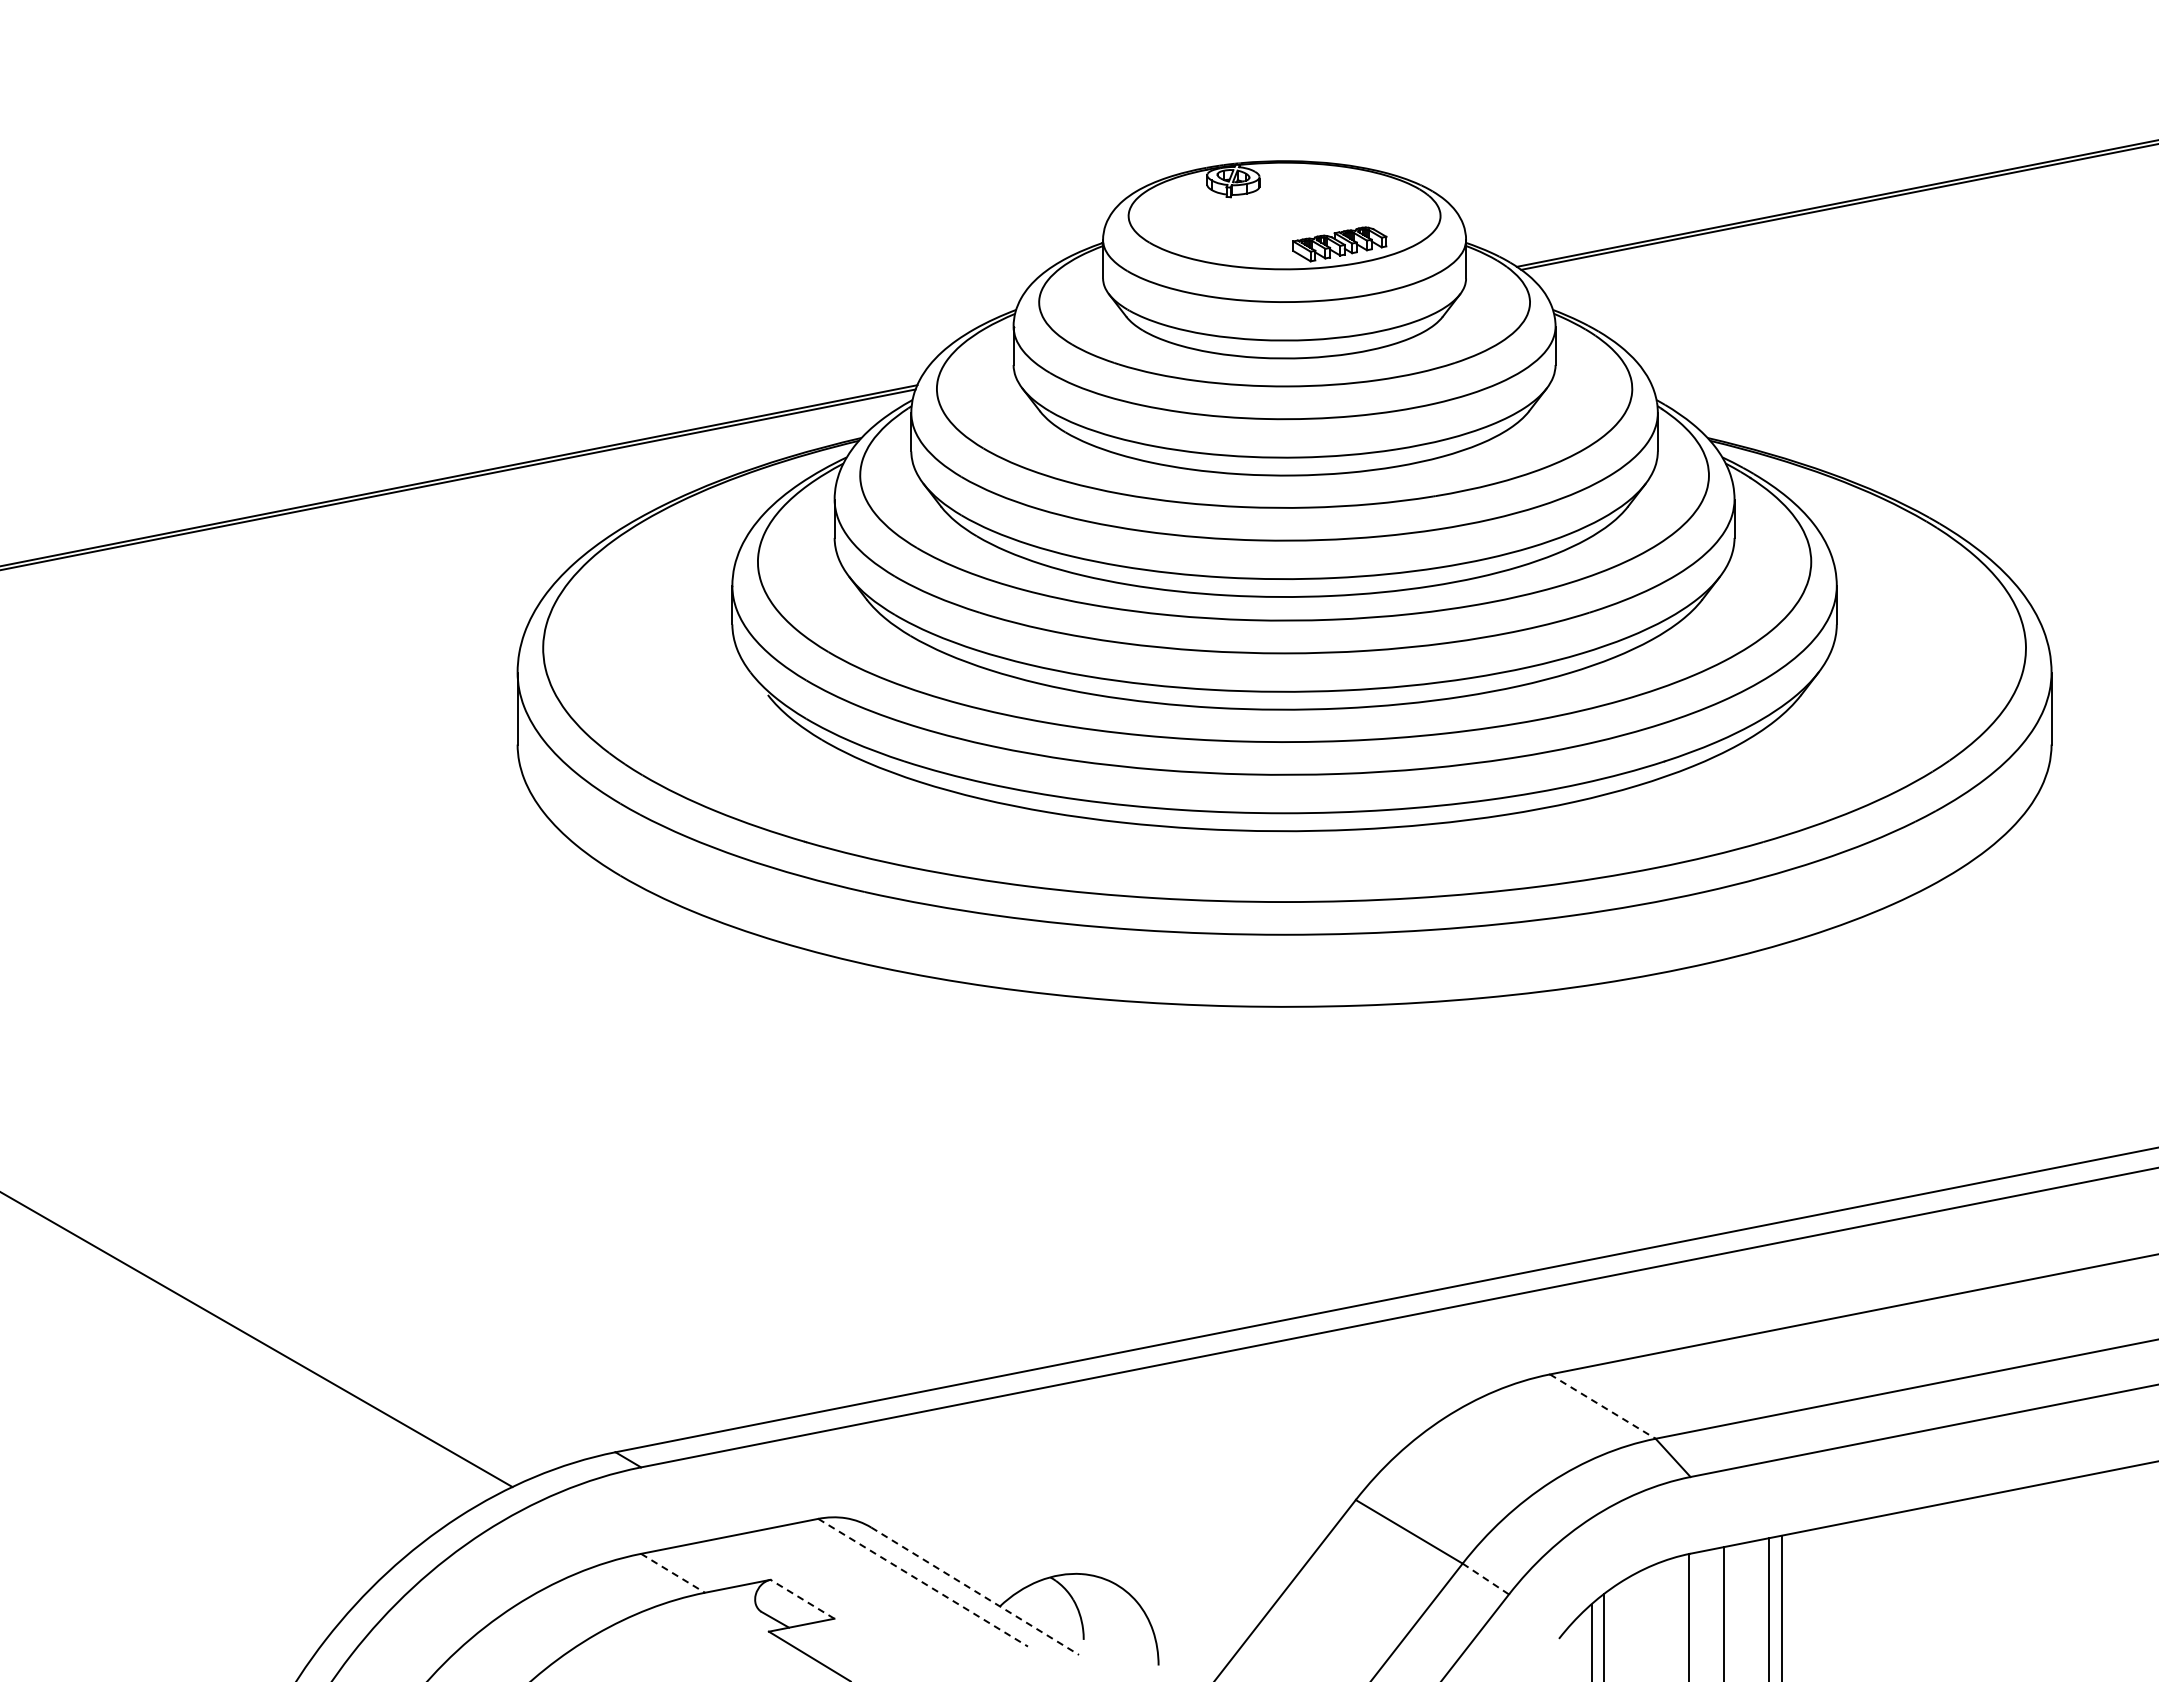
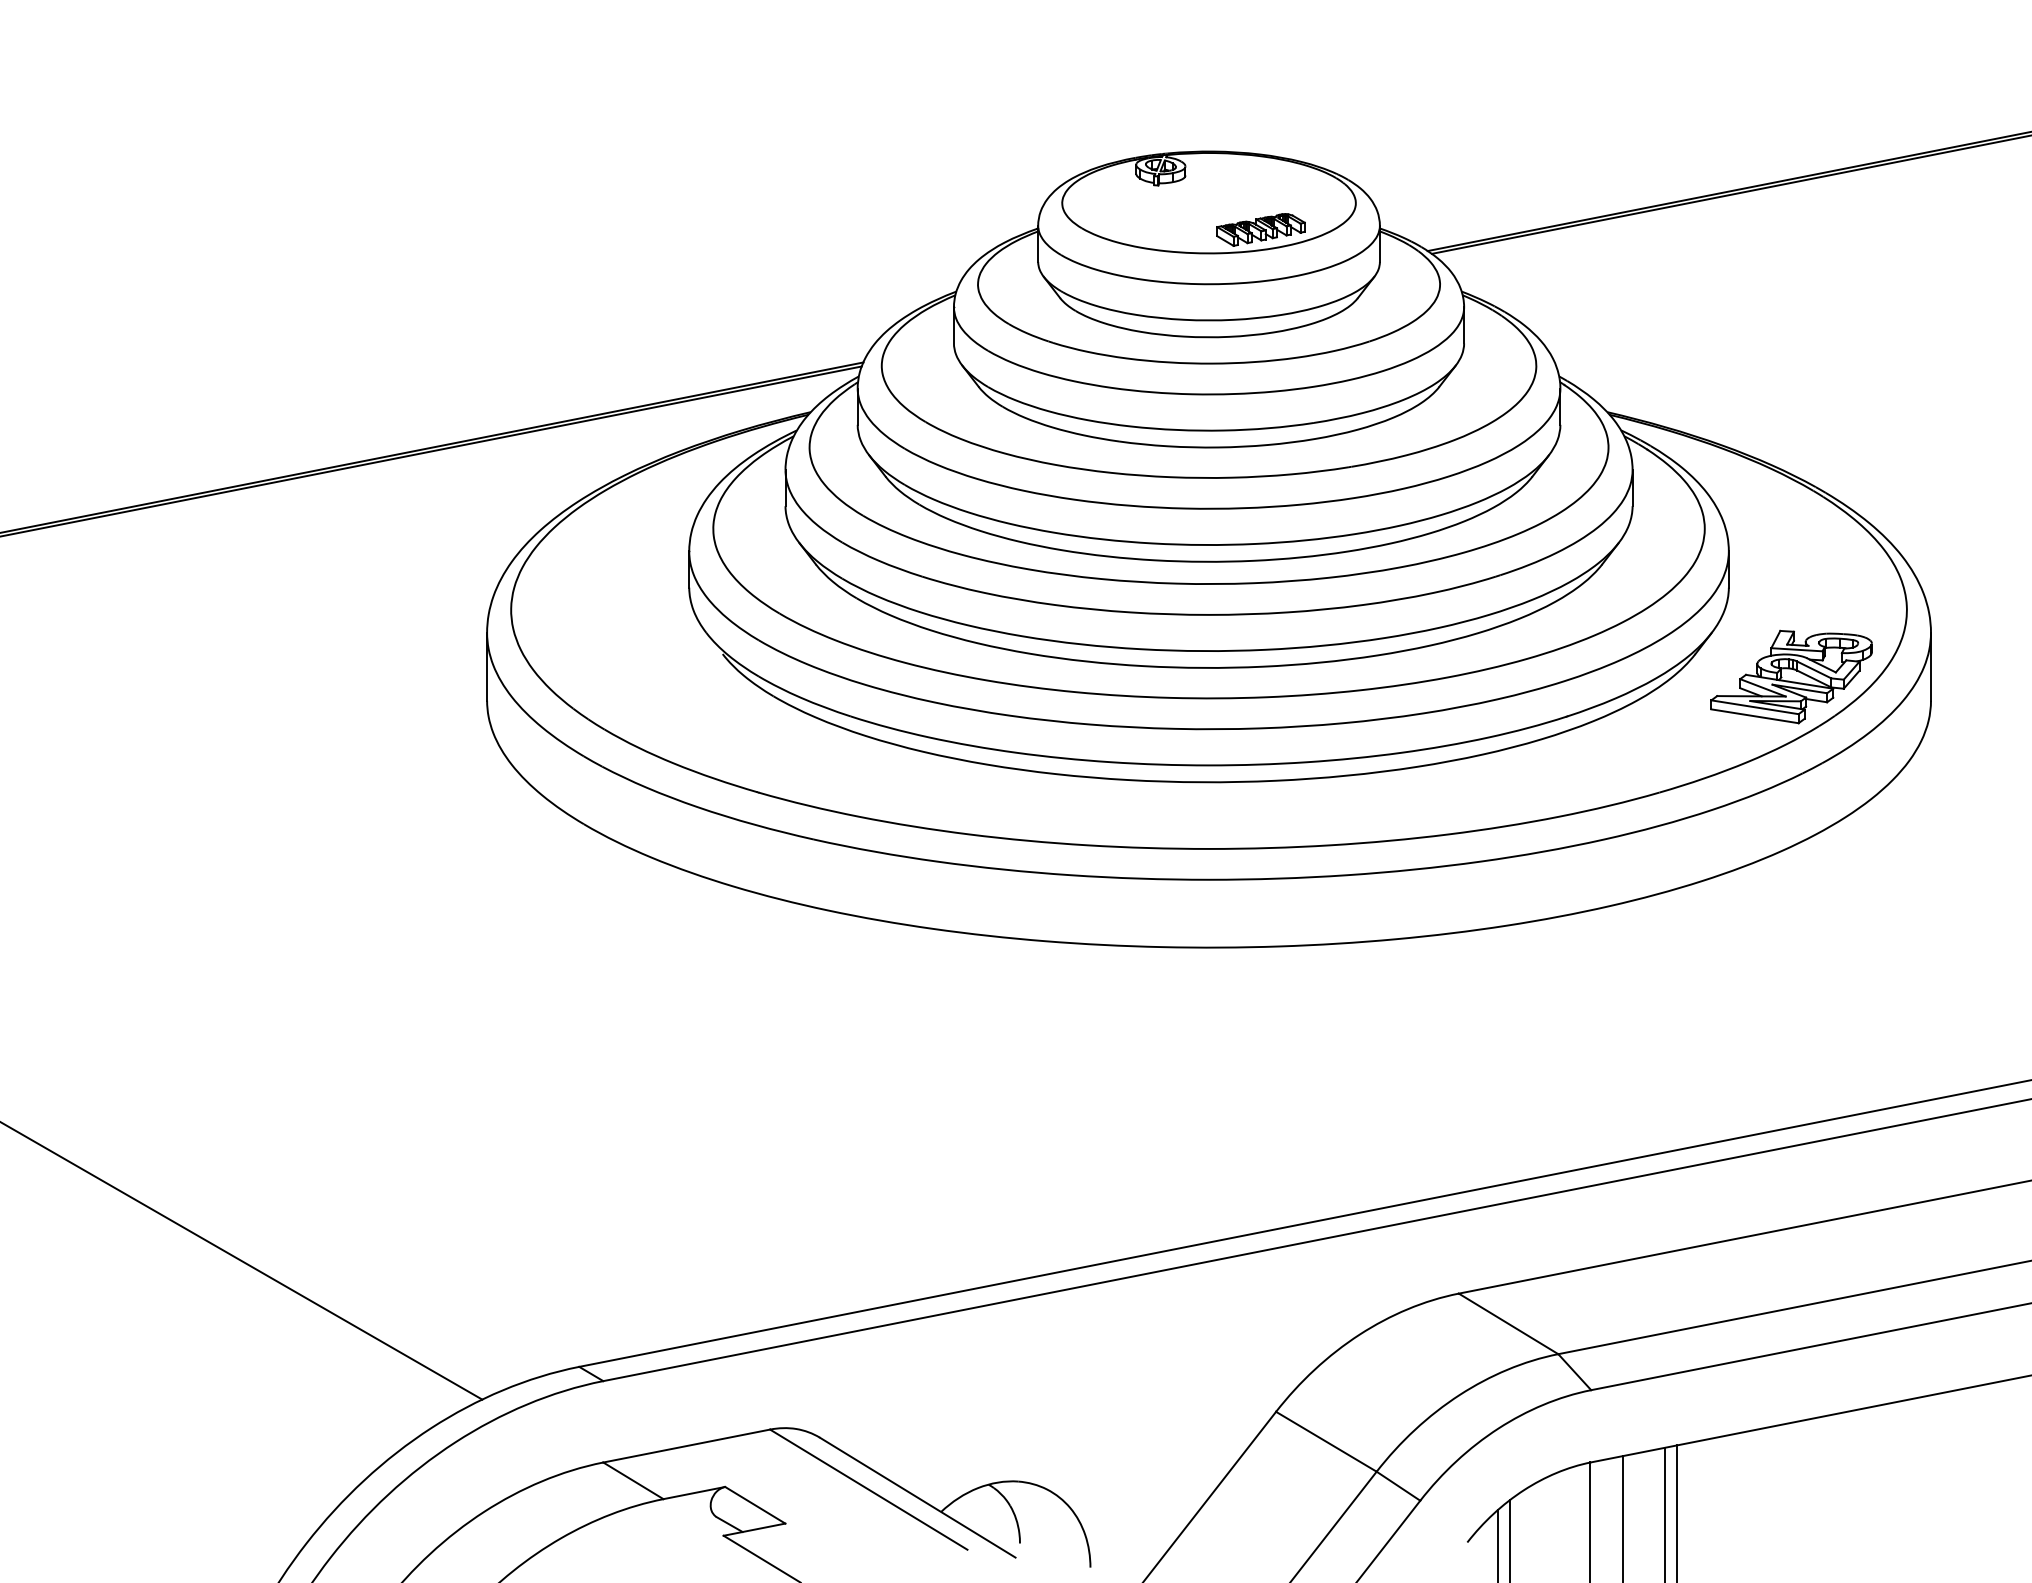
part: (1903, 719) -> (1791, 677), added
line: (1602, 1406) -> (1508, 1323), dashed -> solid
line: (673, 1573) -> (633, 1481), dashed -> solid
line: (1485, 1579) -> (1398, 1486), dashed -> solid
line: (923, 1582) -> (869, 1489), dashed -> solid
line: (975, 1591) -> (918, 1497), dashed -> solid
line: (802, 1599) -> (755, 1505), dashed -> solid

